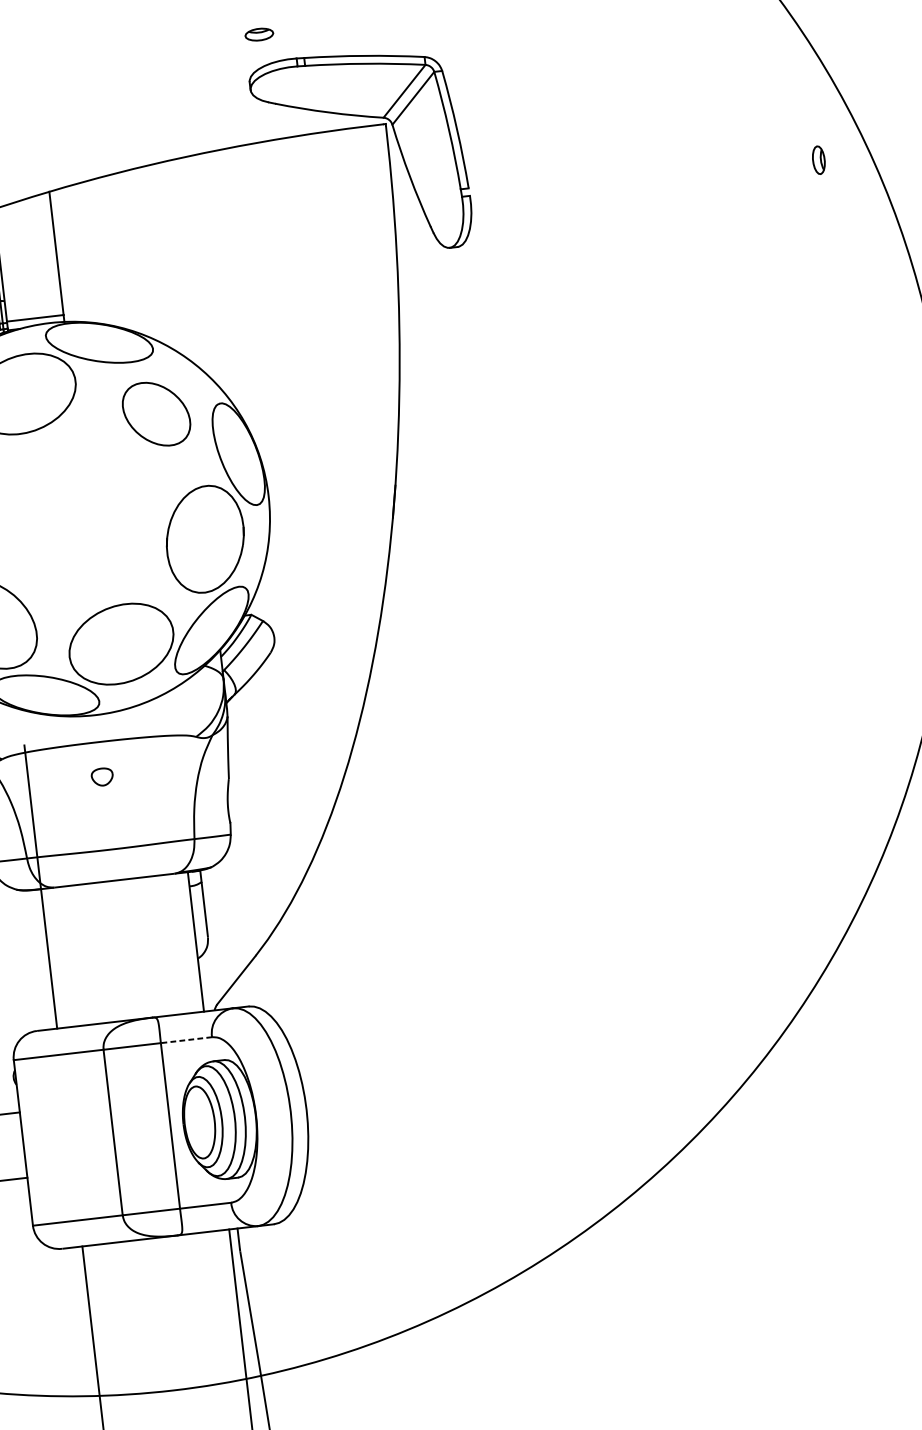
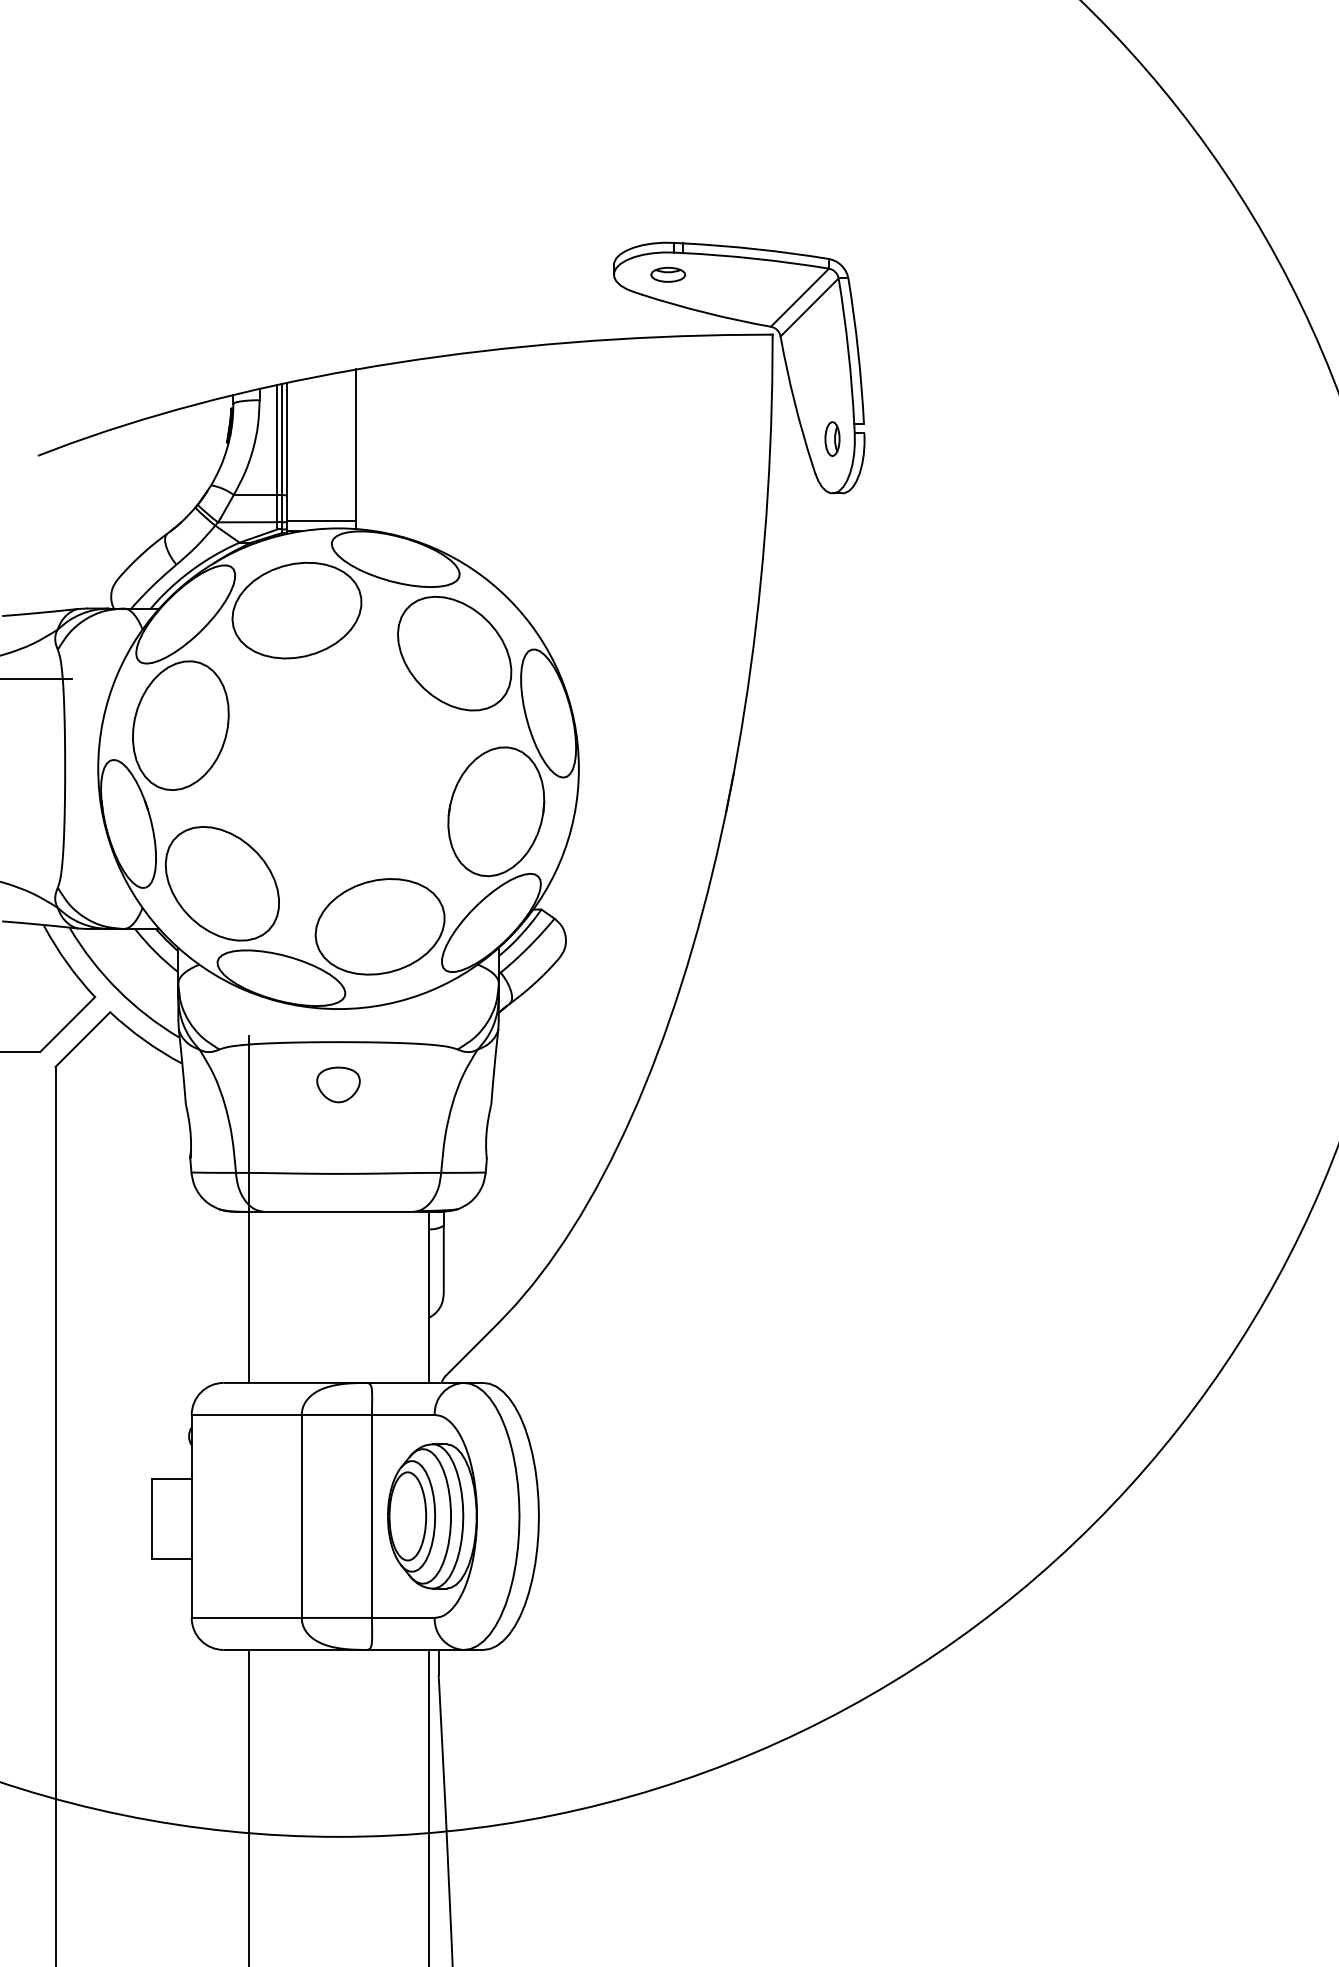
part: (259, 34) -> (668, 274), moved
part: (818, 159) -> (832, 438), moved
part: (156, 414) -> (454, 653), size x1.43
part: (102, 776) -> (338, 1084), size x1.67
line: (185, 1039) -> (402, 1414), dashed -> solid

